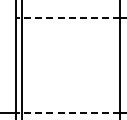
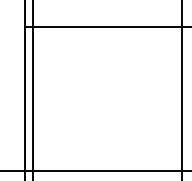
line: (68, 17) -> (103, 26), dashed -> solid
line: (68, 113) -> (103, 171), dashed -> solid

